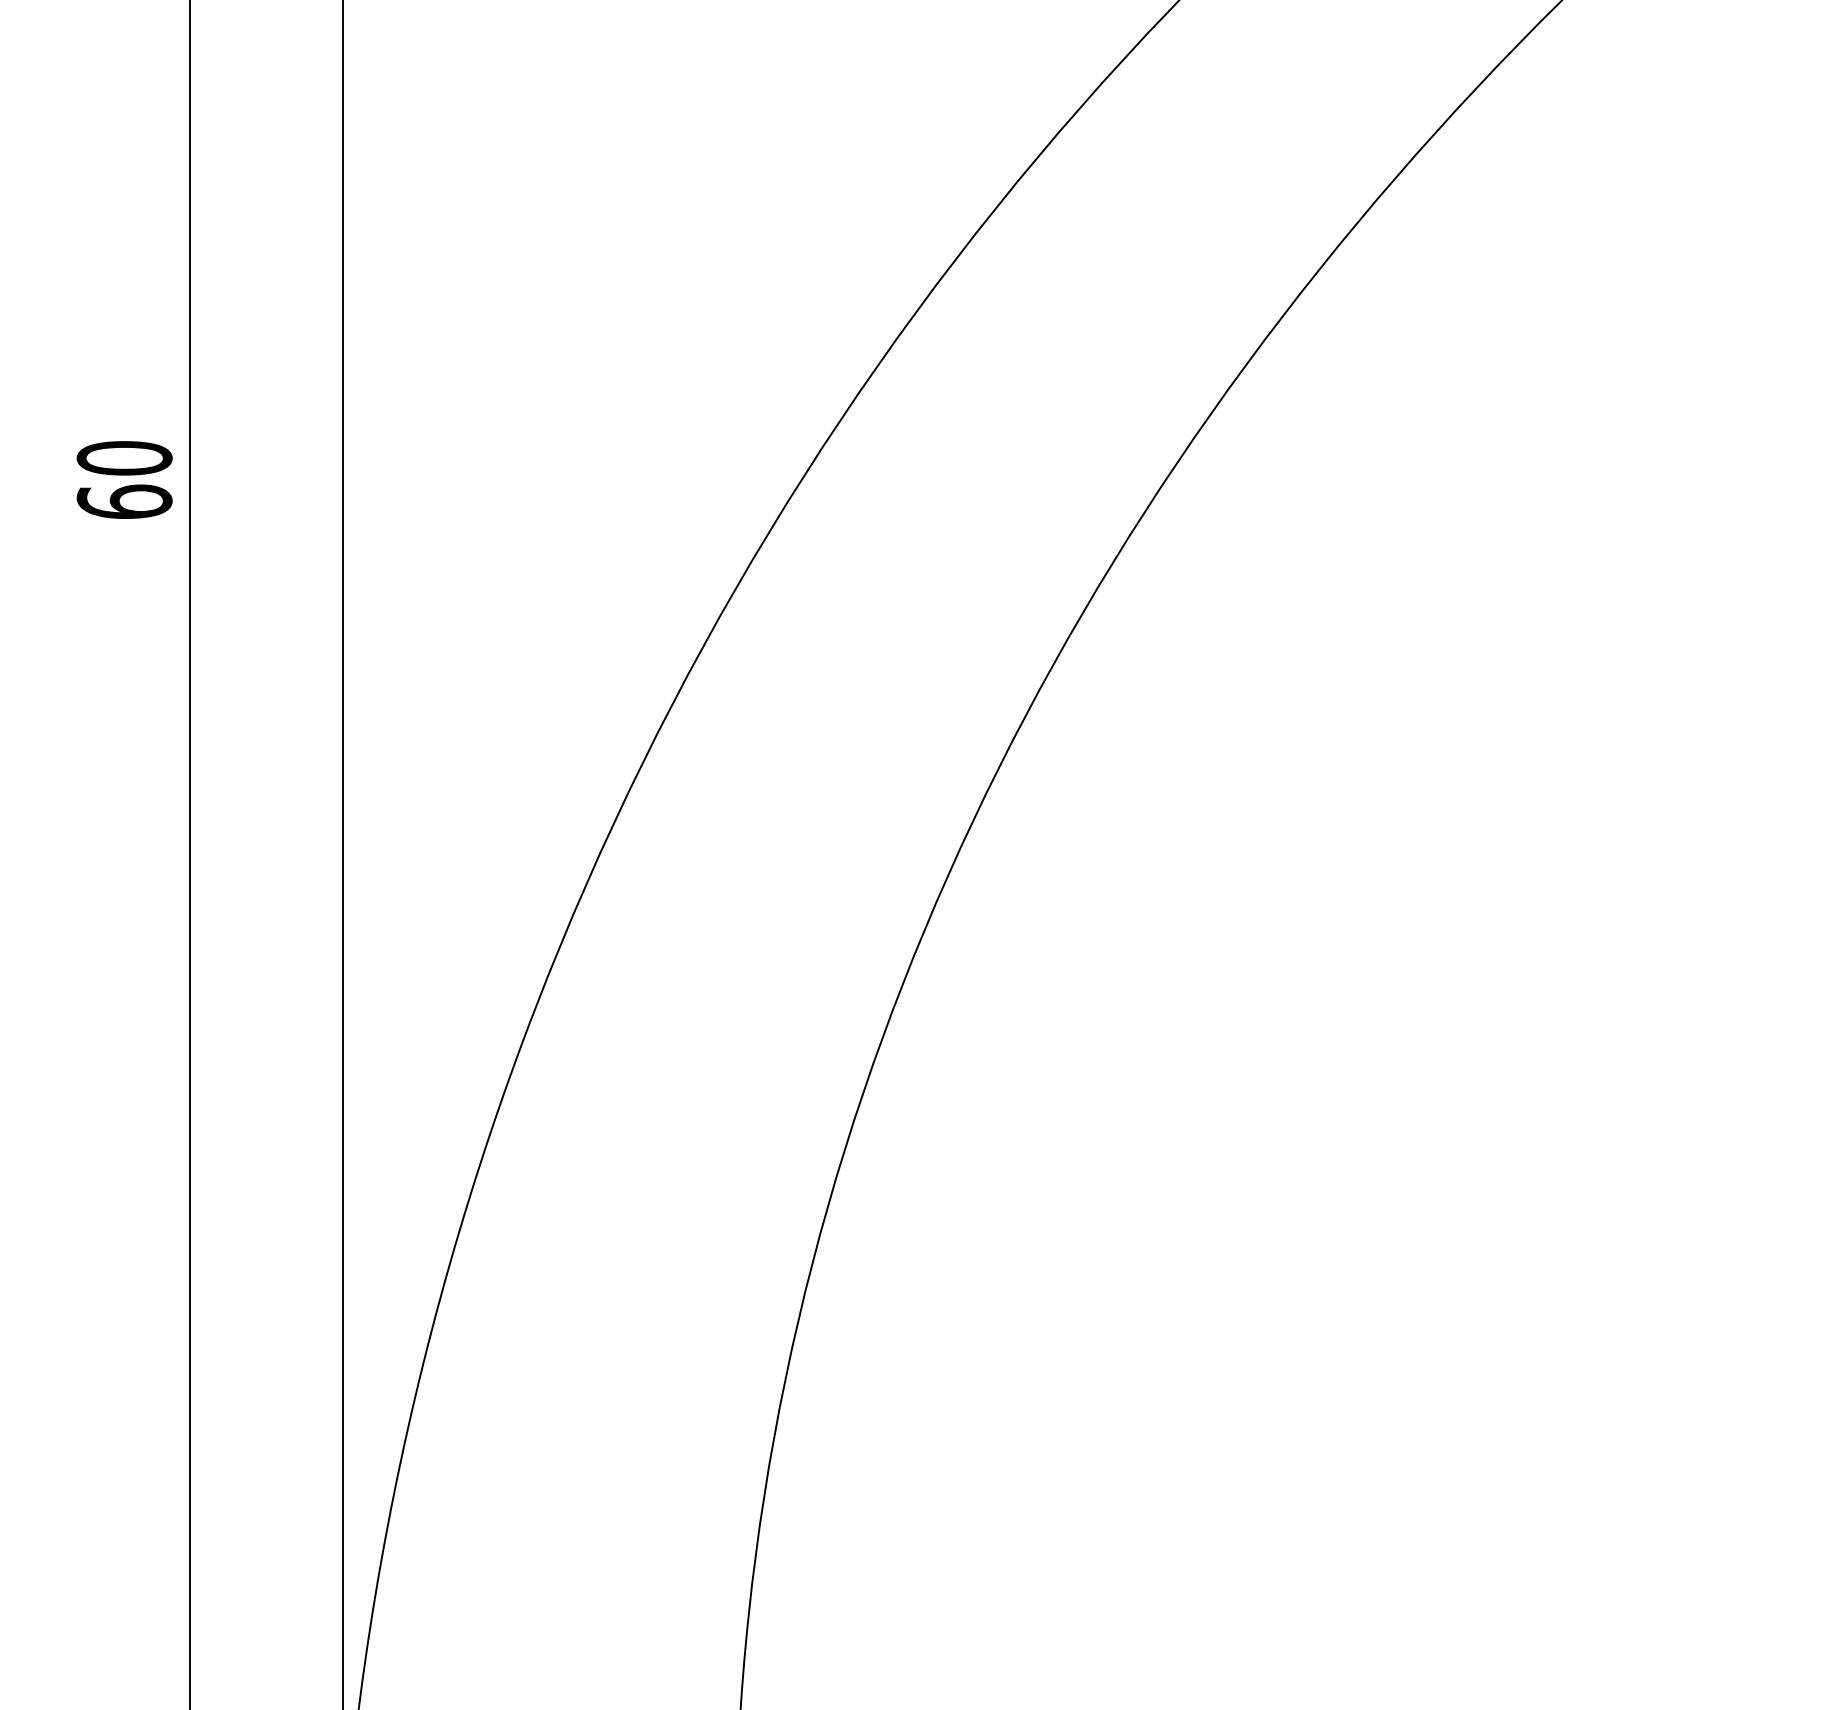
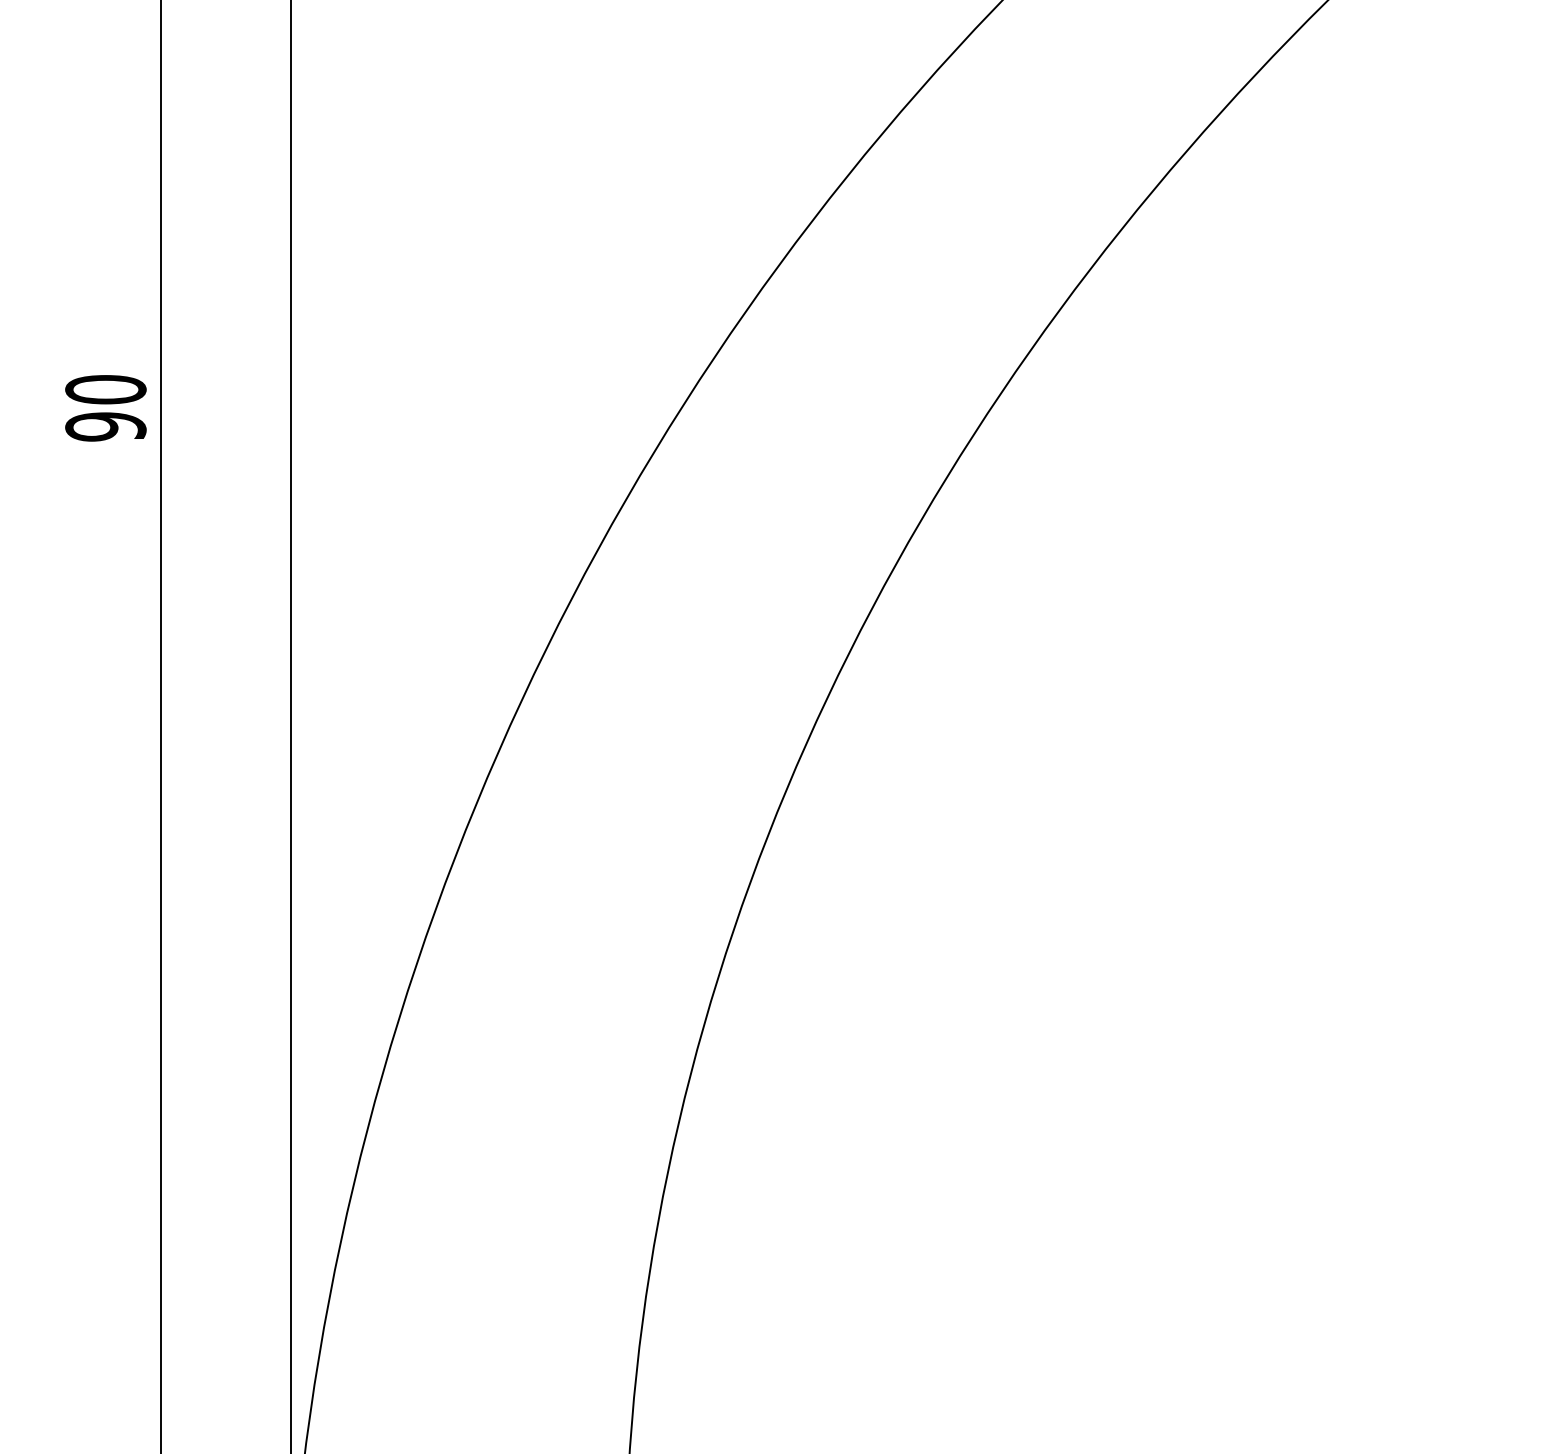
text: (124, 501) -> (105, 426), 60 -> 90

